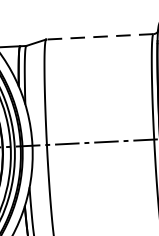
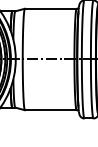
line: (99, 36) -> (50, 8), dashed -> solid

